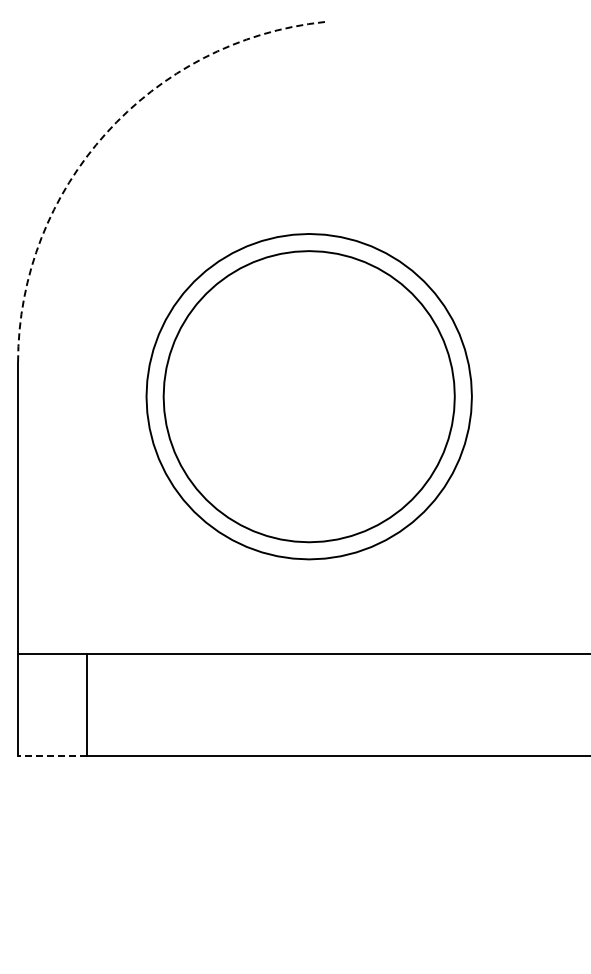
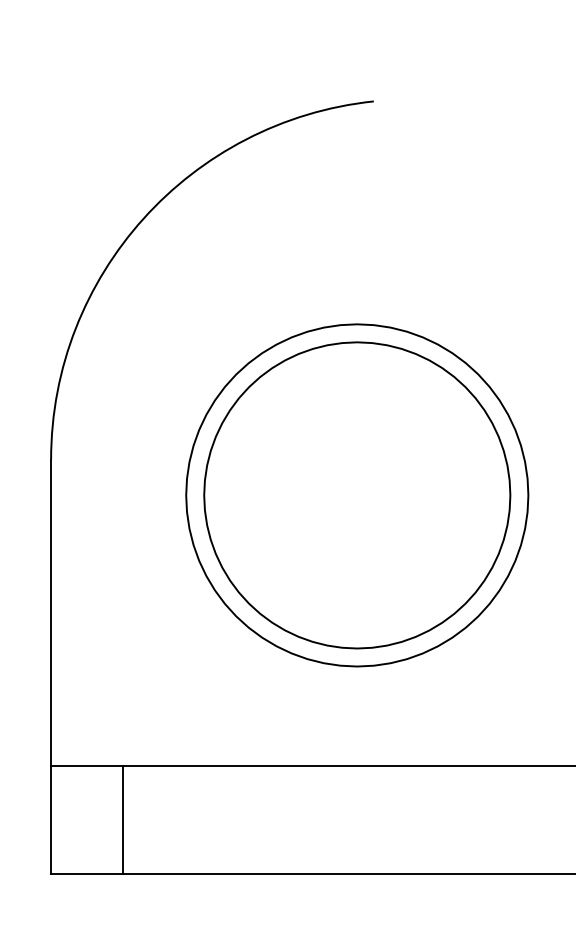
arc: (106, 133) -> (144, 218), dashed -> solid
line: (51, 756) -> (86, 873), dashed -> solid

